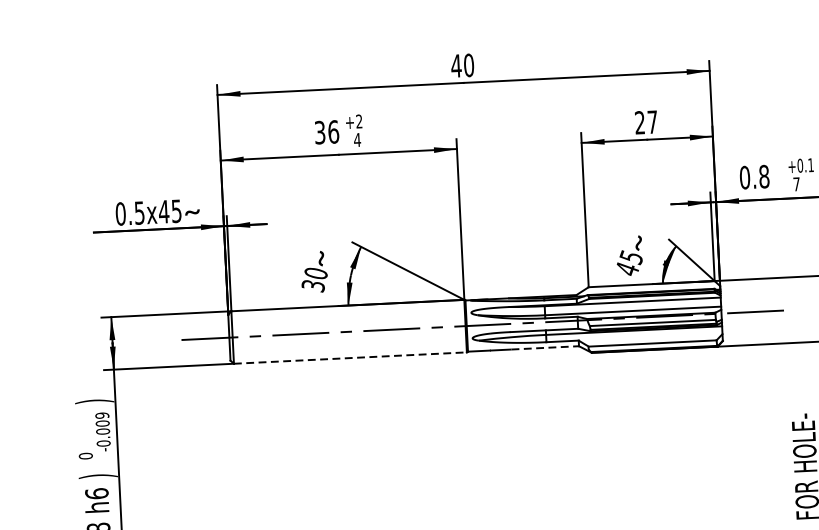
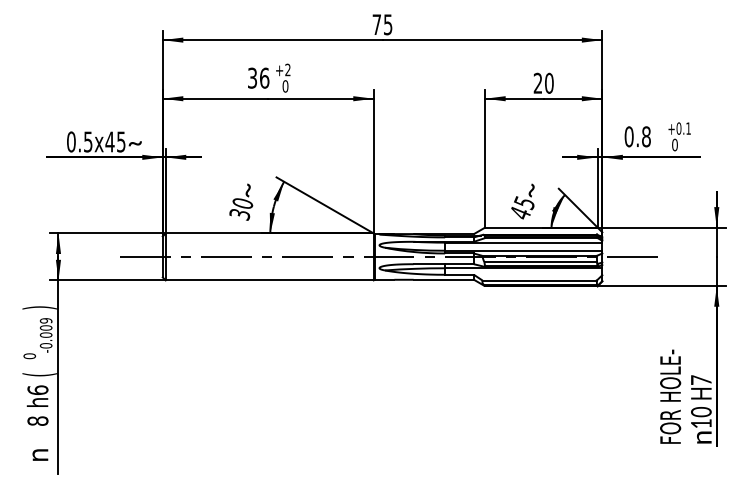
text: (462, 65) -> (382, 24), 40 -> 75
text: (652, 121) -> (549, 82), 27 -> 20
text: (357, 140) -> (285, 86), 4 -> 0
text: (796, 183) -> (674, 144), 7 -> 0
line: (546, 347) -> (444, 279), dashed -> solid
line: (351, 358) -> (270, 280), dashed -> solid
text: (97, 476) -> (39, 374), ) -> (

